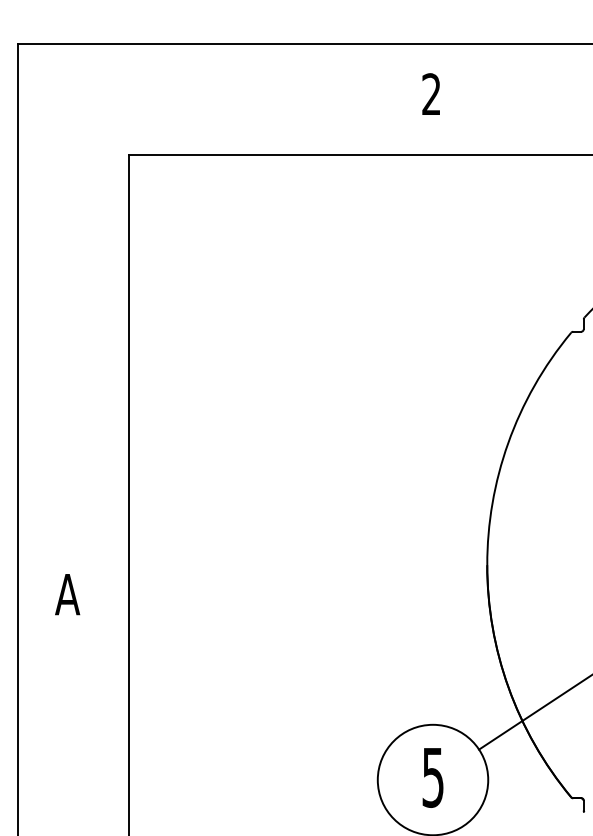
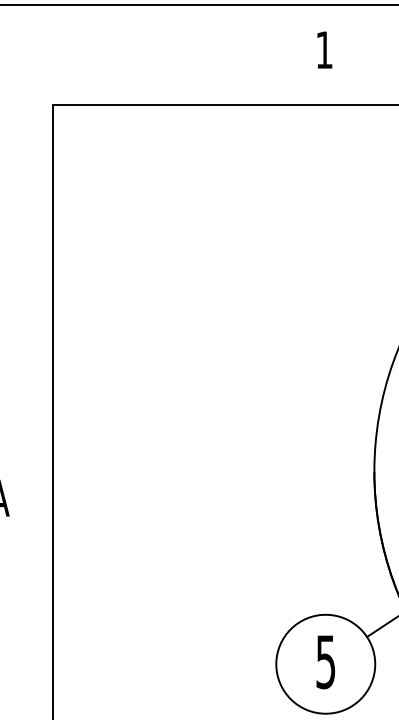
text: (431, 93) -> (324, 49), 2 -> 1

